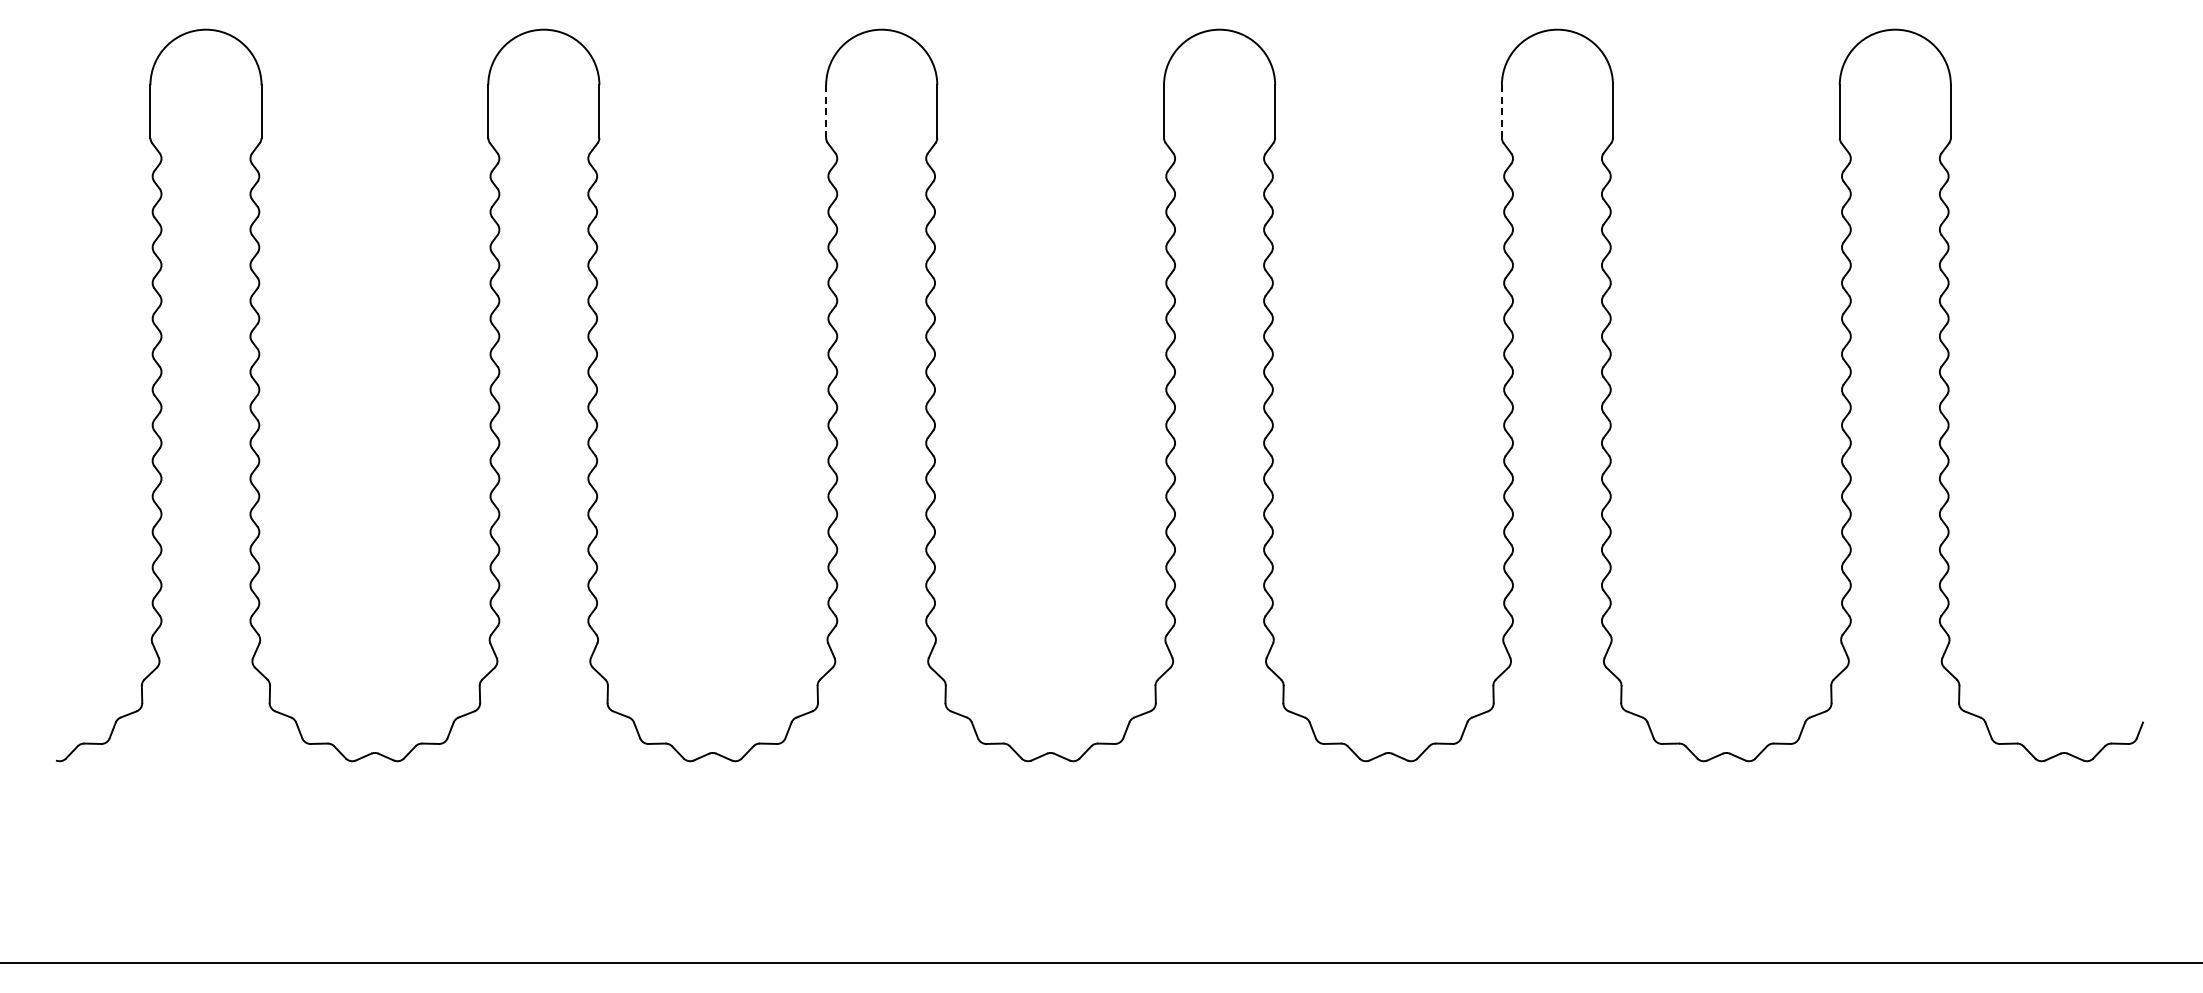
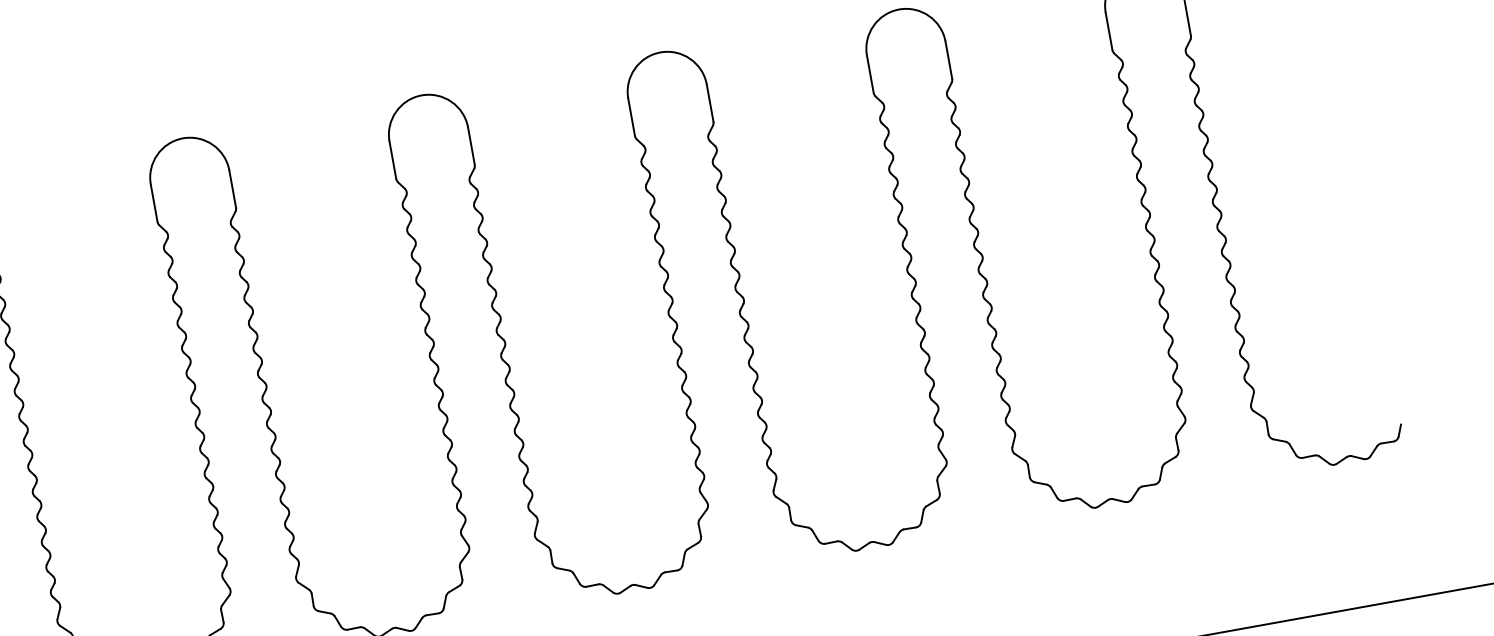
line: (826, 112) -> (393, 160), dashed -> solid
line: (1501, 112) -> (870, 75), dashed -> solid

